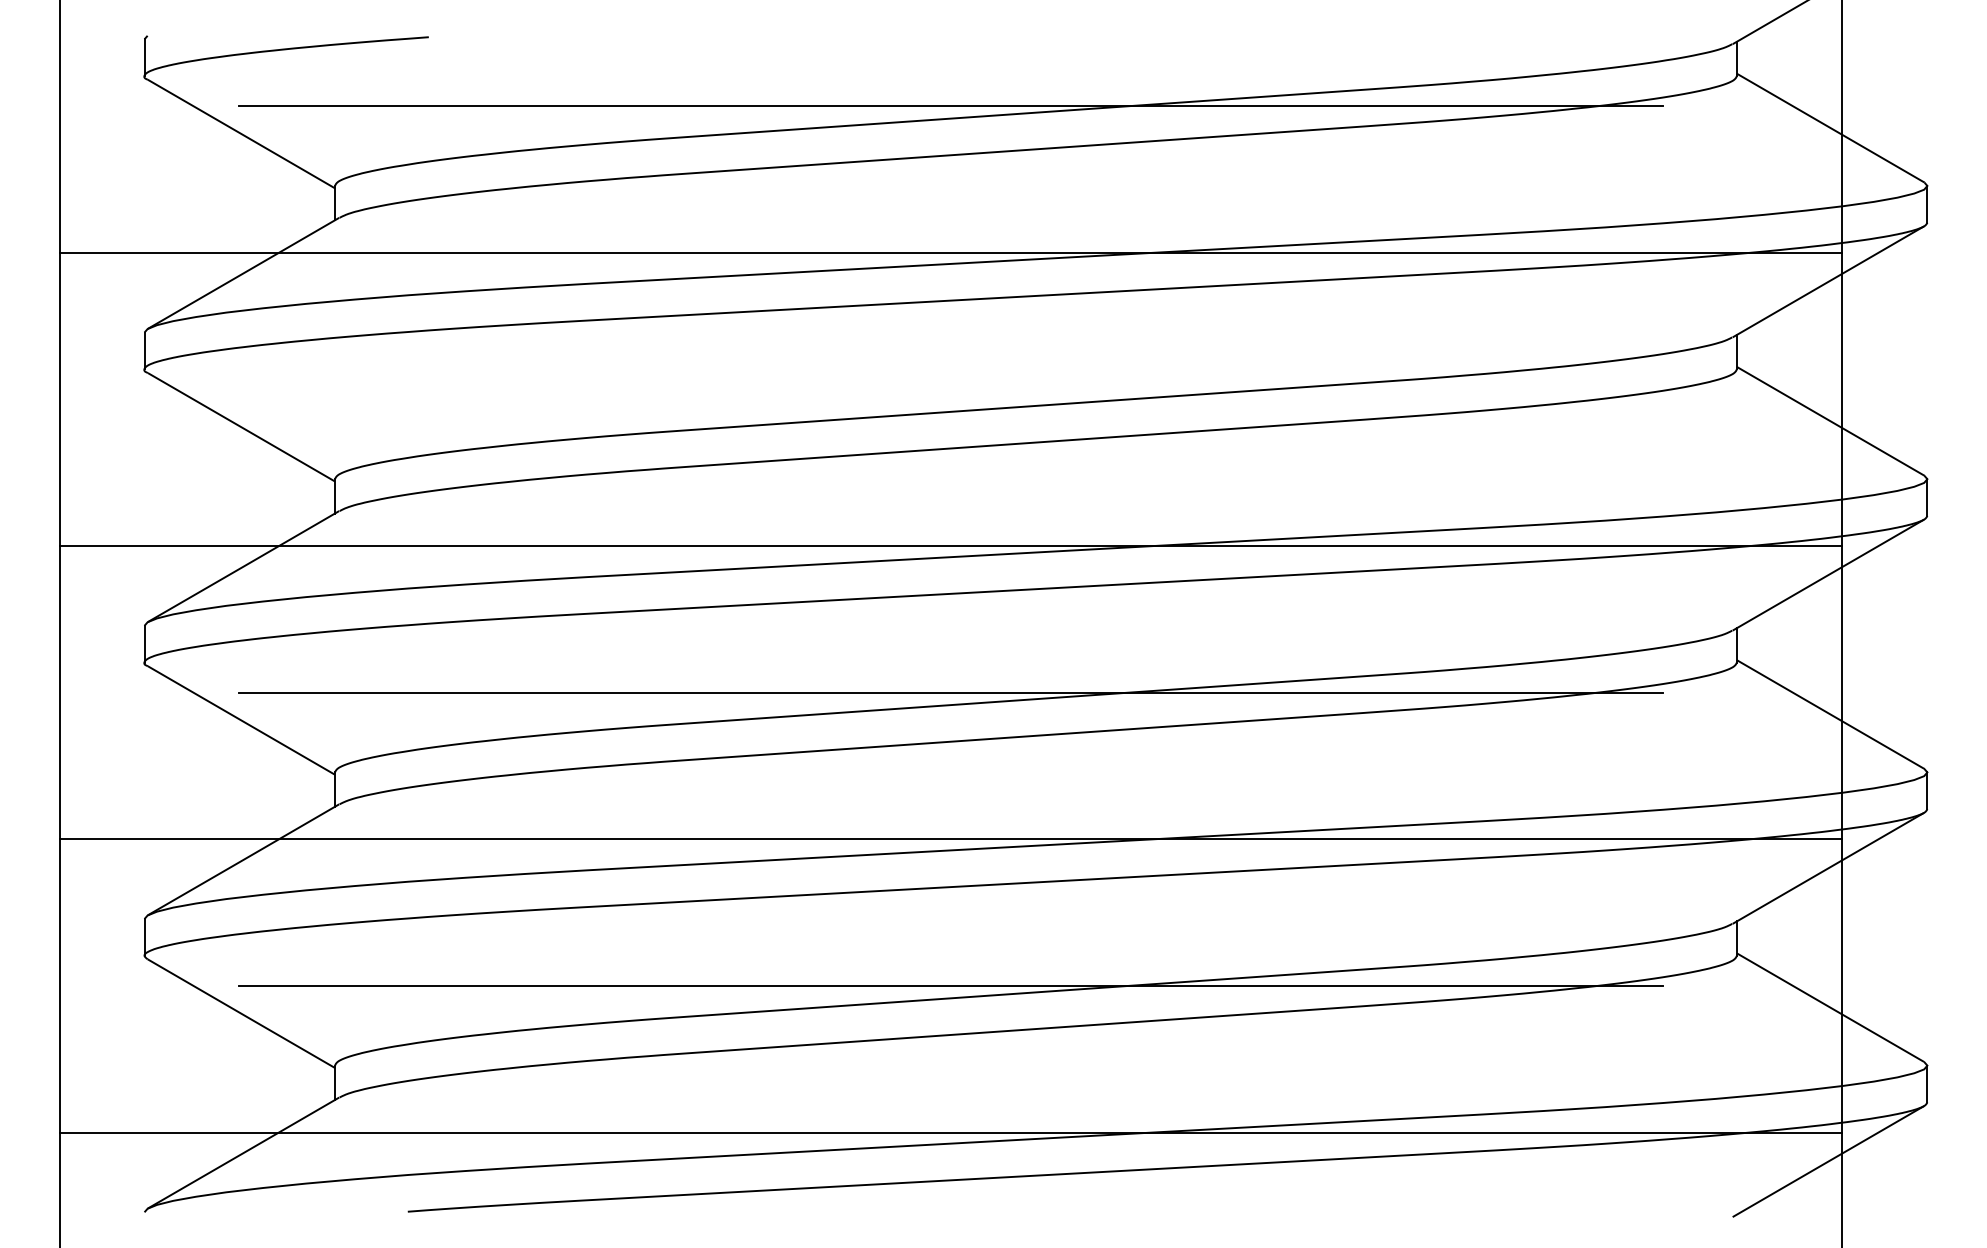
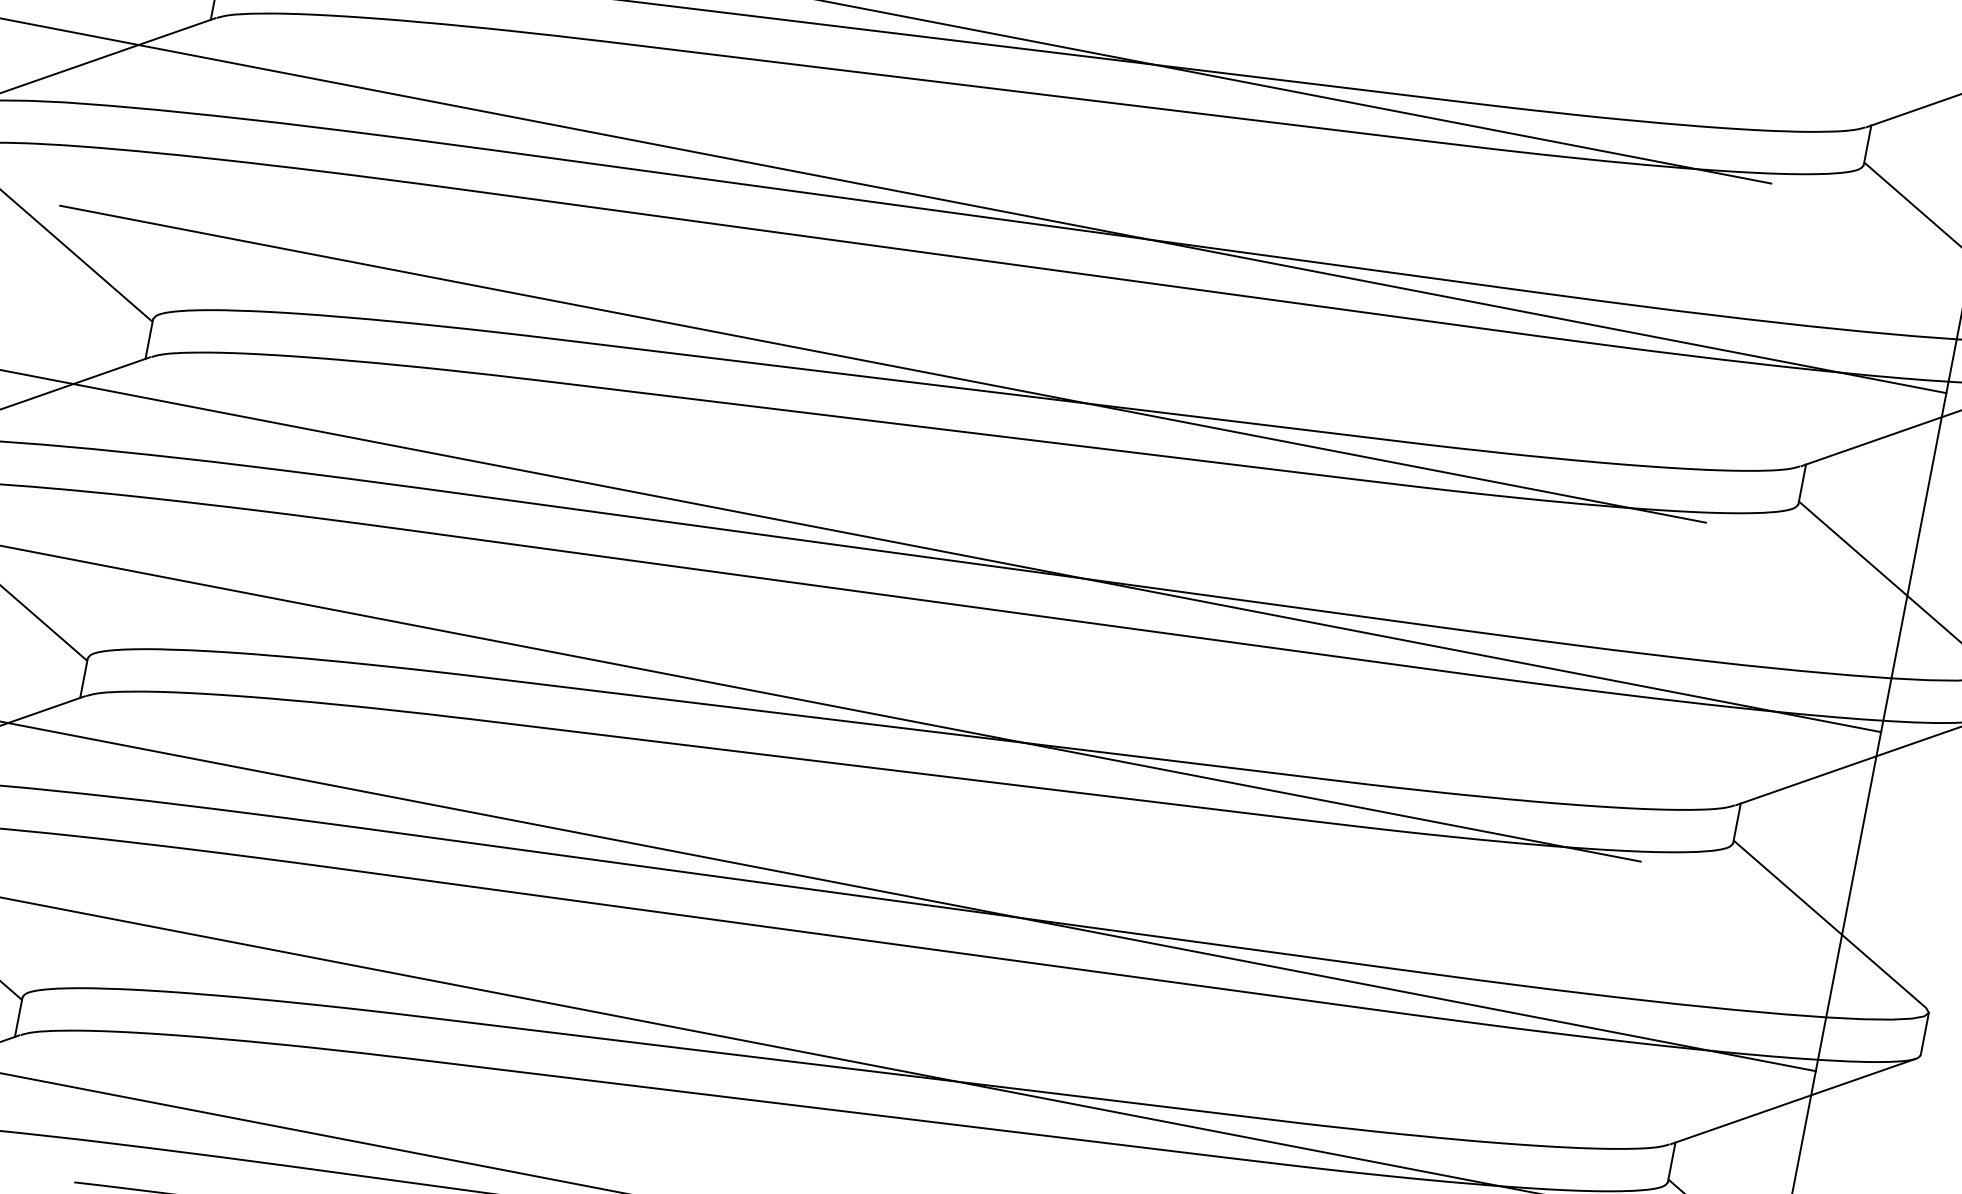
line: (950, 399) -> (882, 364), added

